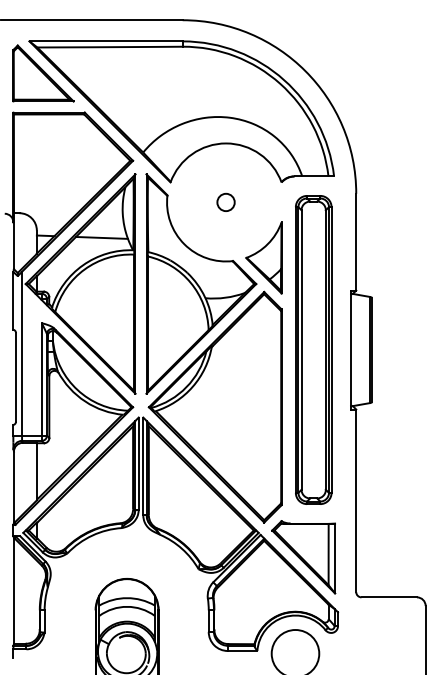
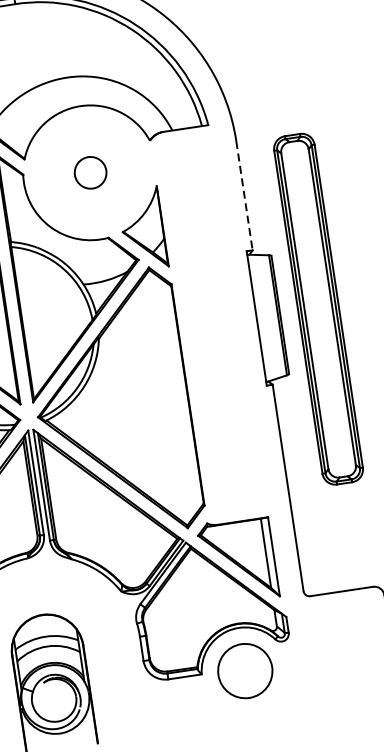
circle: (225, 202) -> (90, 172), size x1.6
line: (356, 242) -> (244, 196), solid -> dashed
part: (313, 349) -> (318, 308), moved

